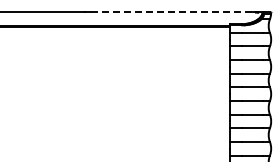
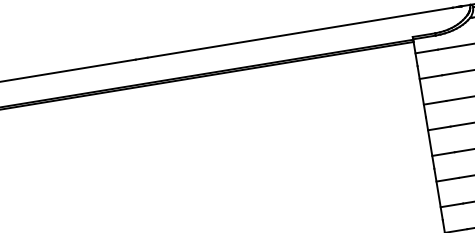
line: (172, 12) -> (300, 32), dashed -> solid

